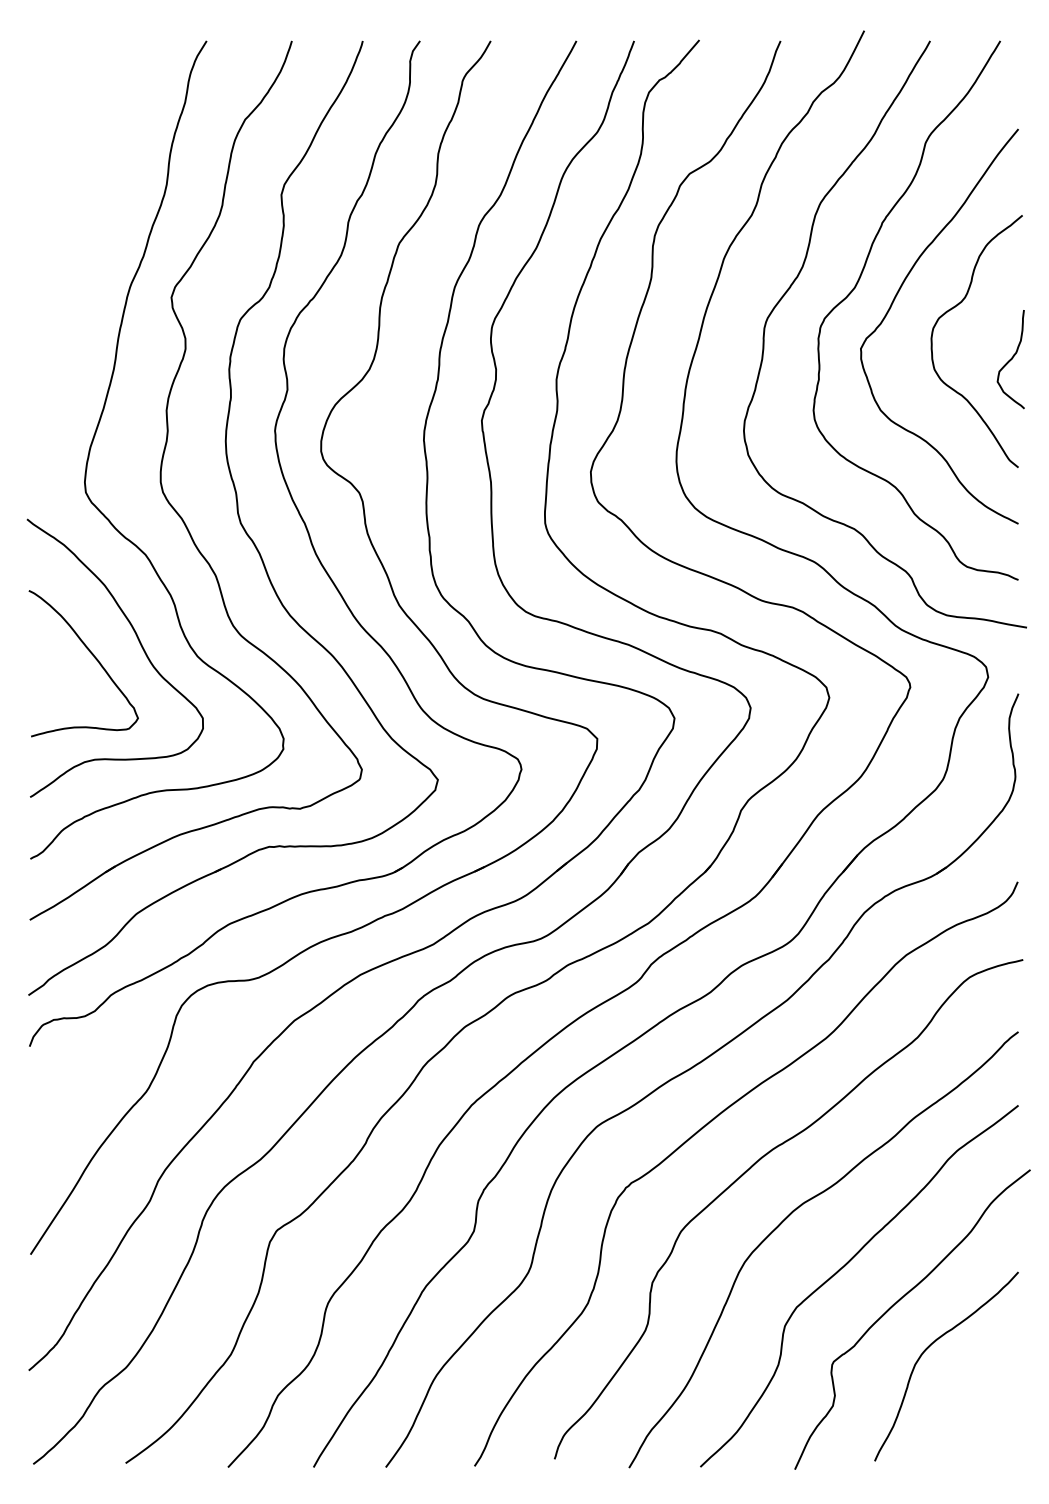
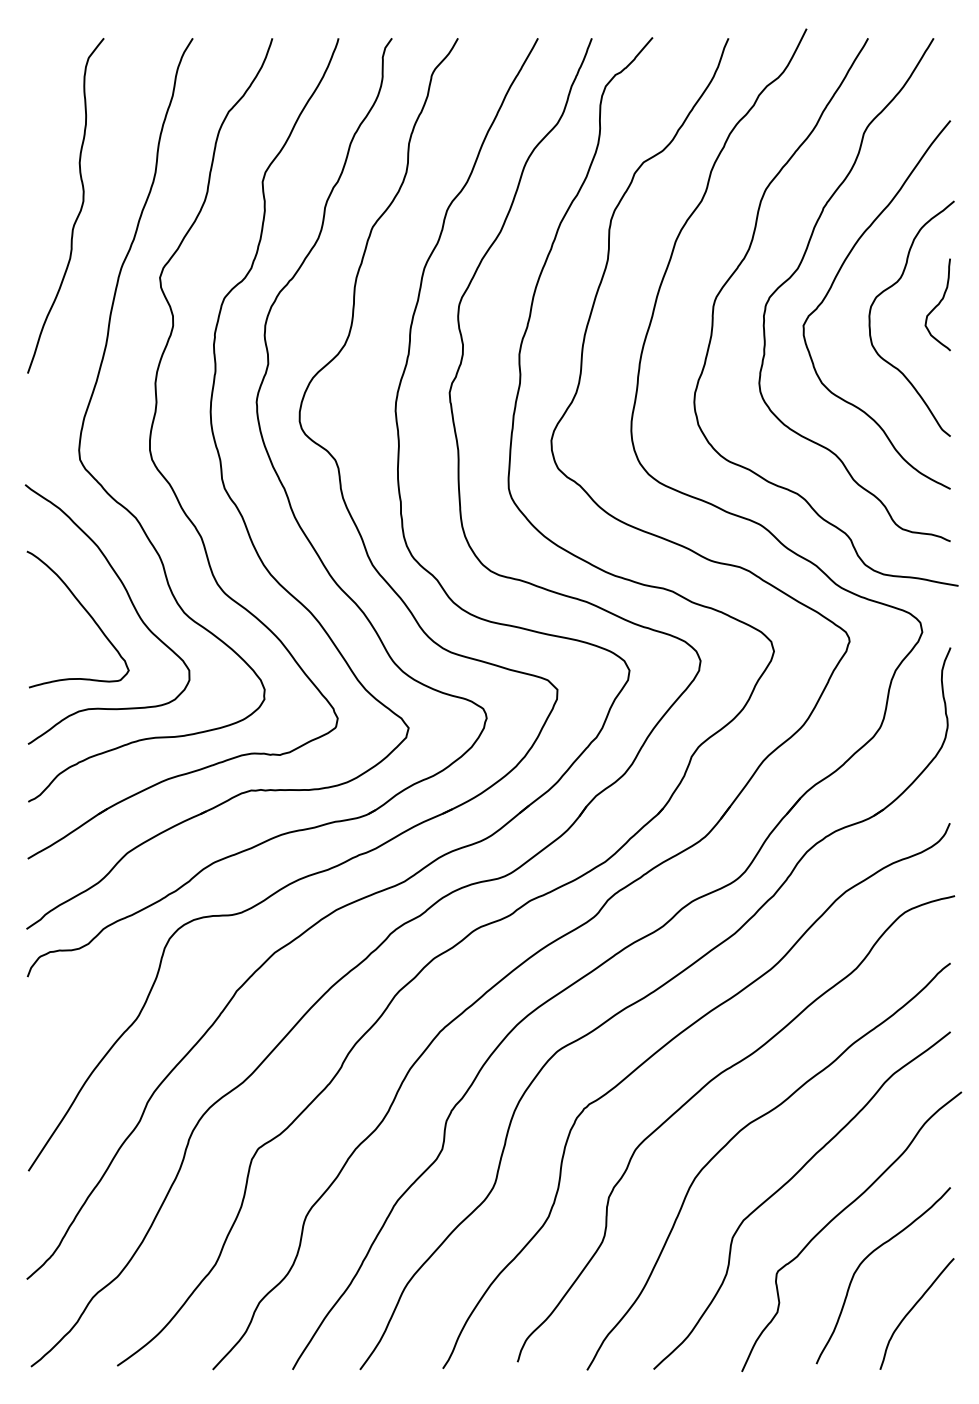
curve: (84, 227) -> (78, 212), added
curve: (1010, 359) -> (937, 304), moved
curve: (977, 1403) -> (912, 1310), added

